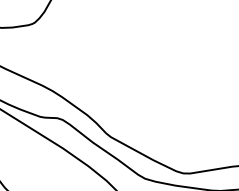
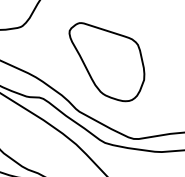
part: (147, 71) -> (106, 62), added

